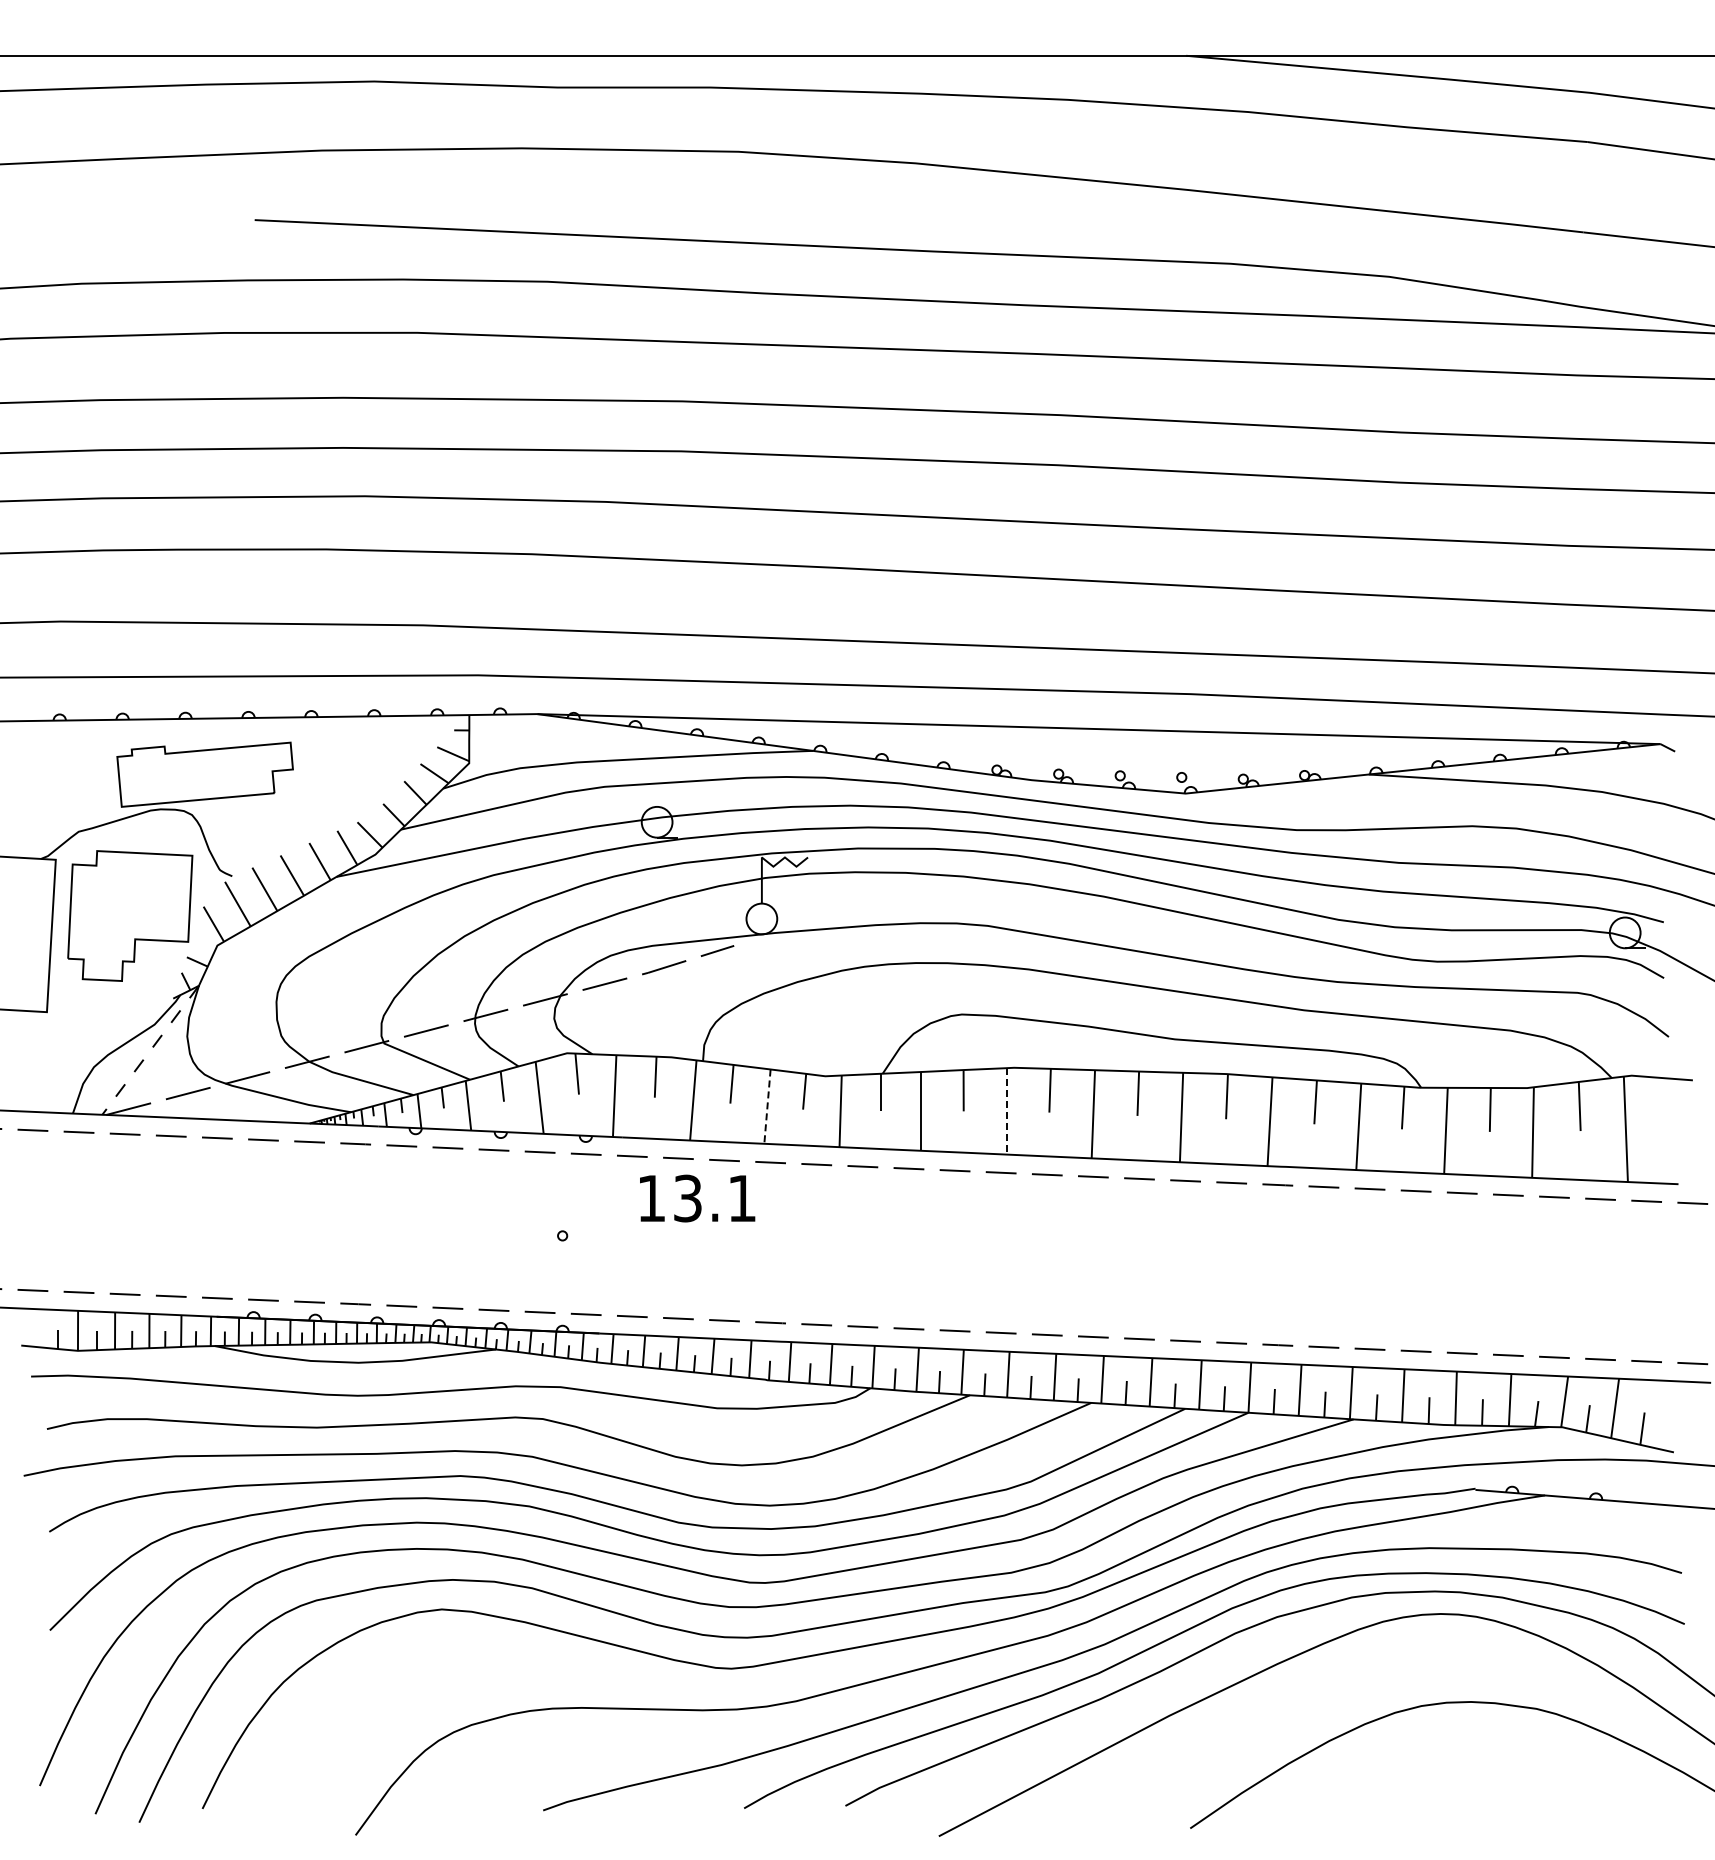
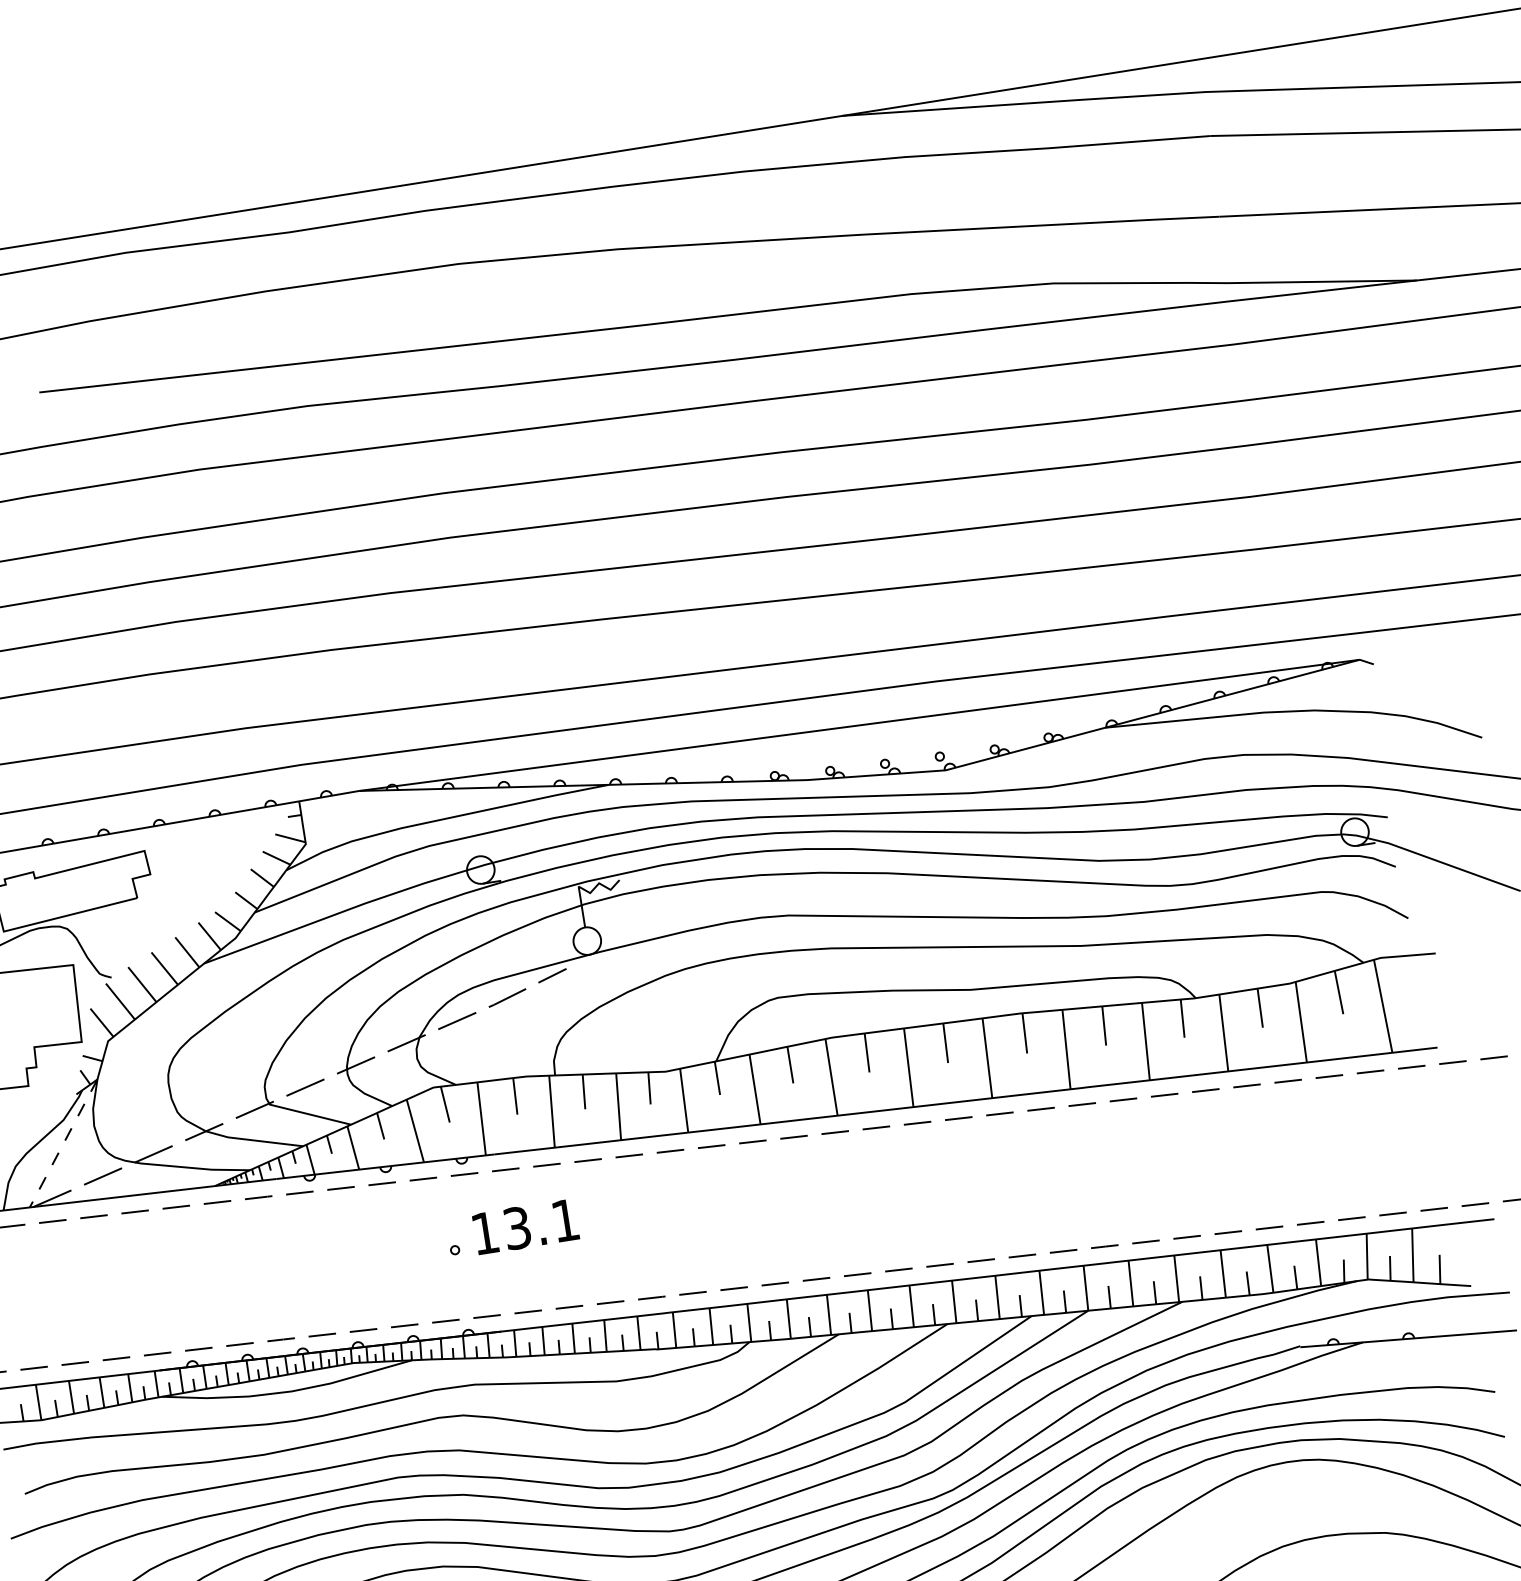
line: (767, 1107) -> (618, 1107), dashed -> solid
line: (1006, 1111) -> (831, 1077), dashed -> solid
text: (697, 1198) -> (525, 1226), moved

